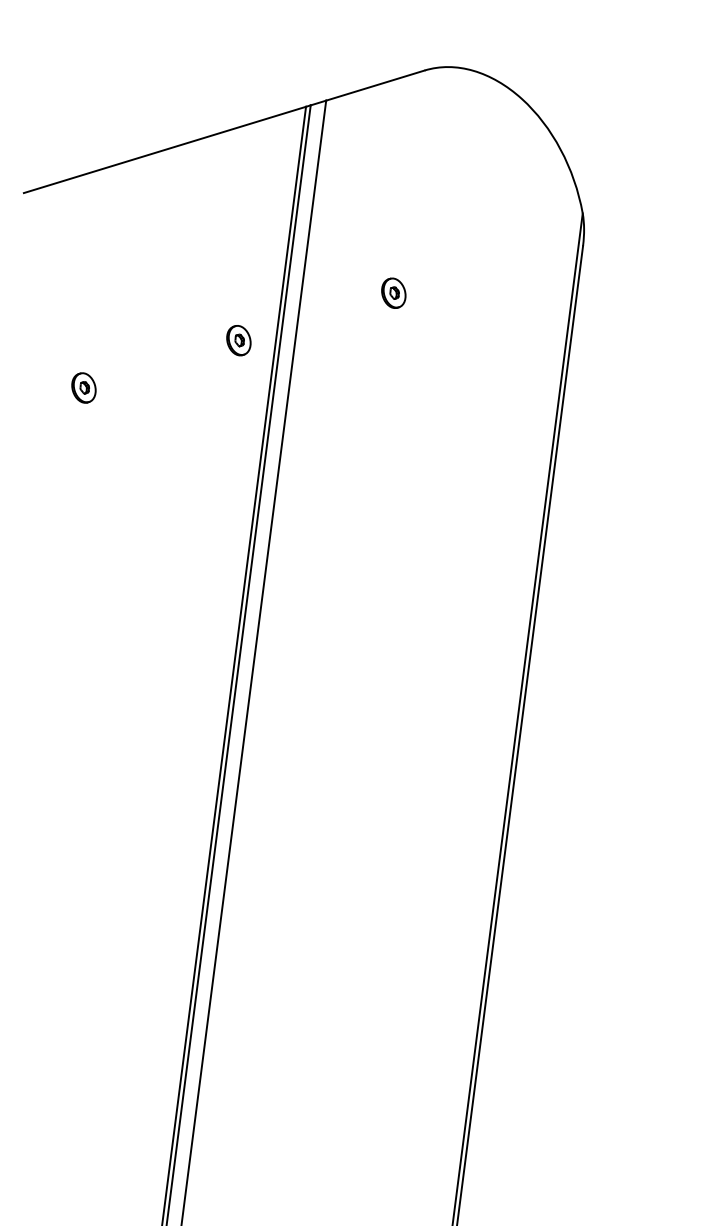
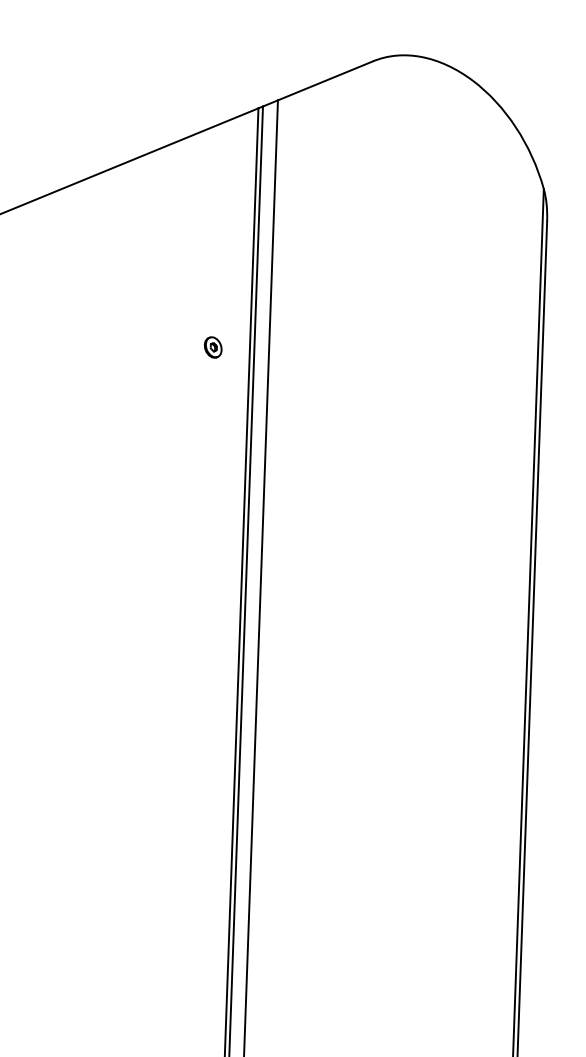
part: (393, 292) -> (362, 285), removed
part: (238, 340) -> (212, 347), size x0.7
part: (83, 387) -> (62, 408), removed

